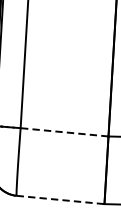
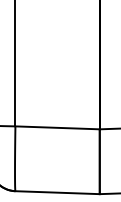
line: (64, 131) -> (57, 127), dashed -> solid
line: (61, 199) -> (58, 192), dashed -> solid

